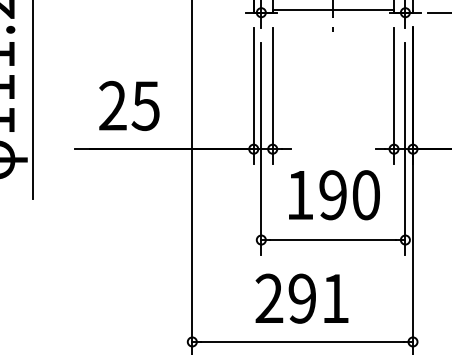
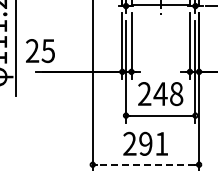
text: (129, 104) -> (40, 50), moved
text: (332, 196) -> (160, 94), 190 -> 248
line: (301, 341) -> (145, 164), solid -> dashed

